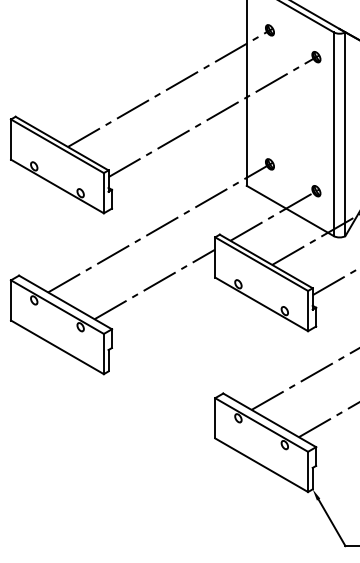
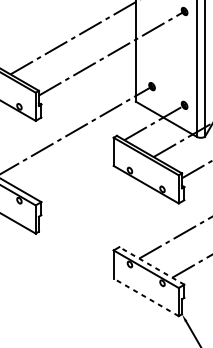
line: (154, 284) -> (71, 170), removed
line: (269, 420) -> (151, 266), solid -> dashed
line: (261, 465) -> (146, 297), solid -> dashed

